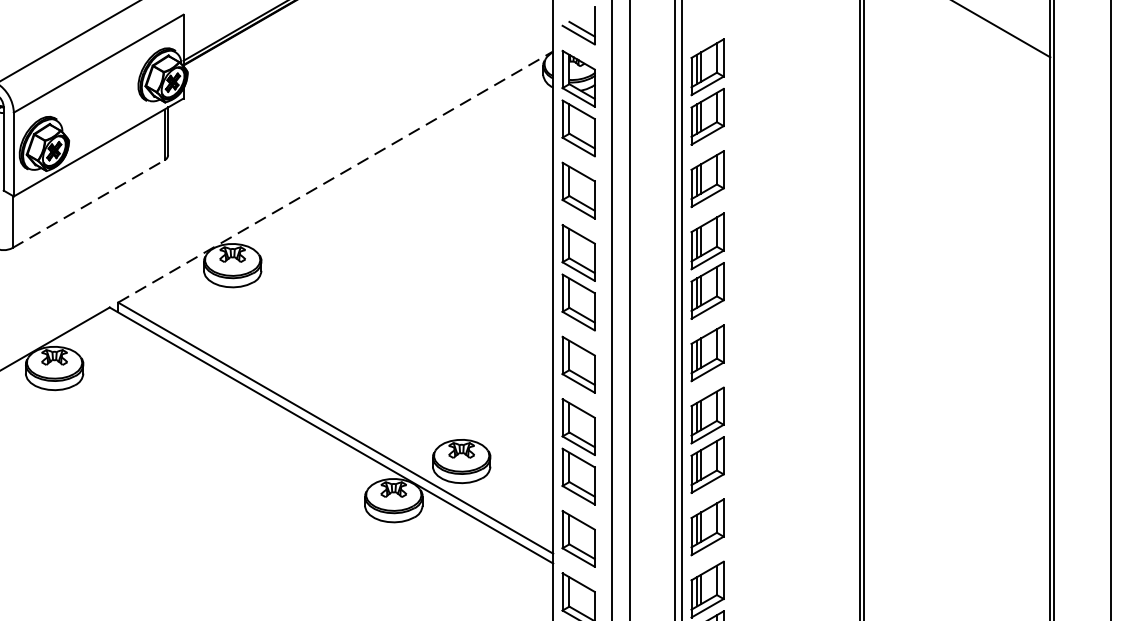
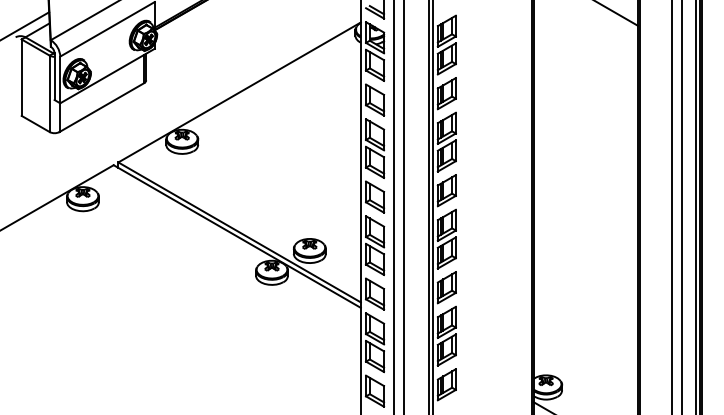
line: (335, 177) -> (239, 92), dashed -> solid
line: (87, 203) -> (101, 107), dashed -> solid

